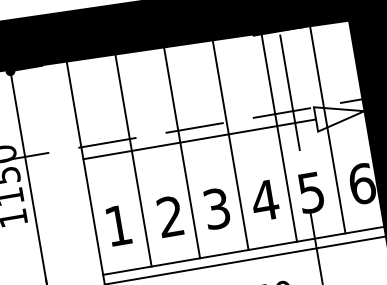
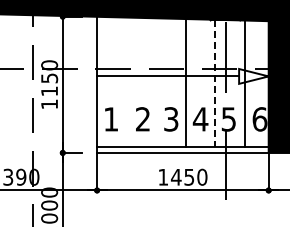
line: (279, 137) -> (215, 83), solid -> dashed
line: (182, 152) -> (156, 82), removed
line: (133, 160) -> (126, 82), removed

